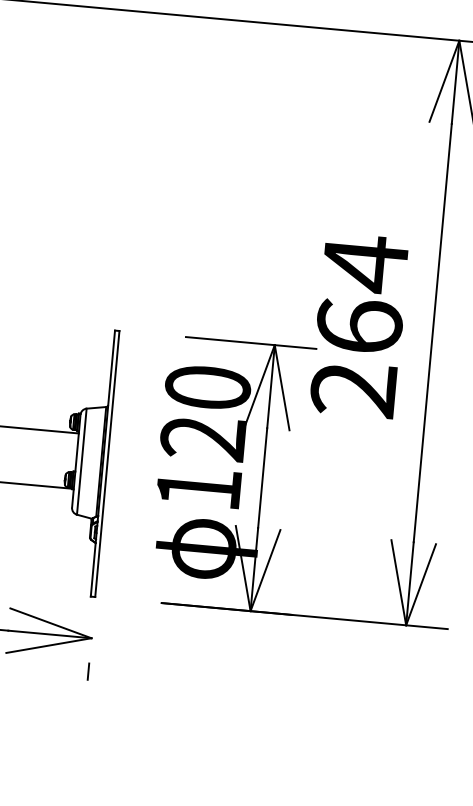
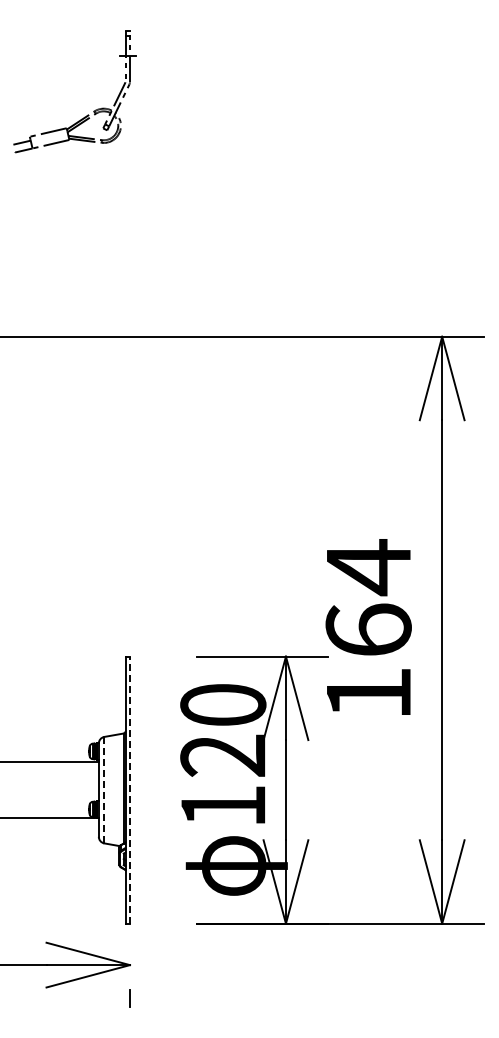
text: (352, 389) -> (367, 693), 264 -> 164
line: (81, 462) -> (104, 790), solid -> dashed
line: (107, 464) -> (130, 790), solid -> dashed

